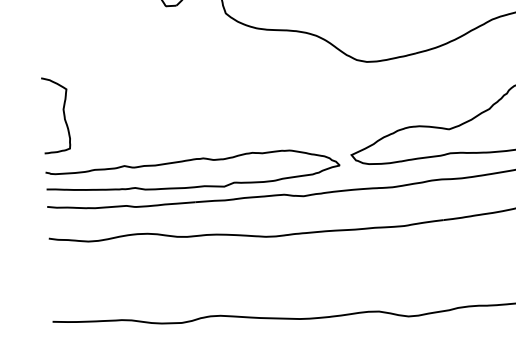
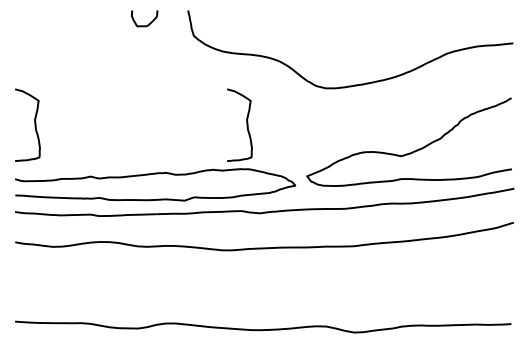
curve: (285, 103) -> (246, 124), added

